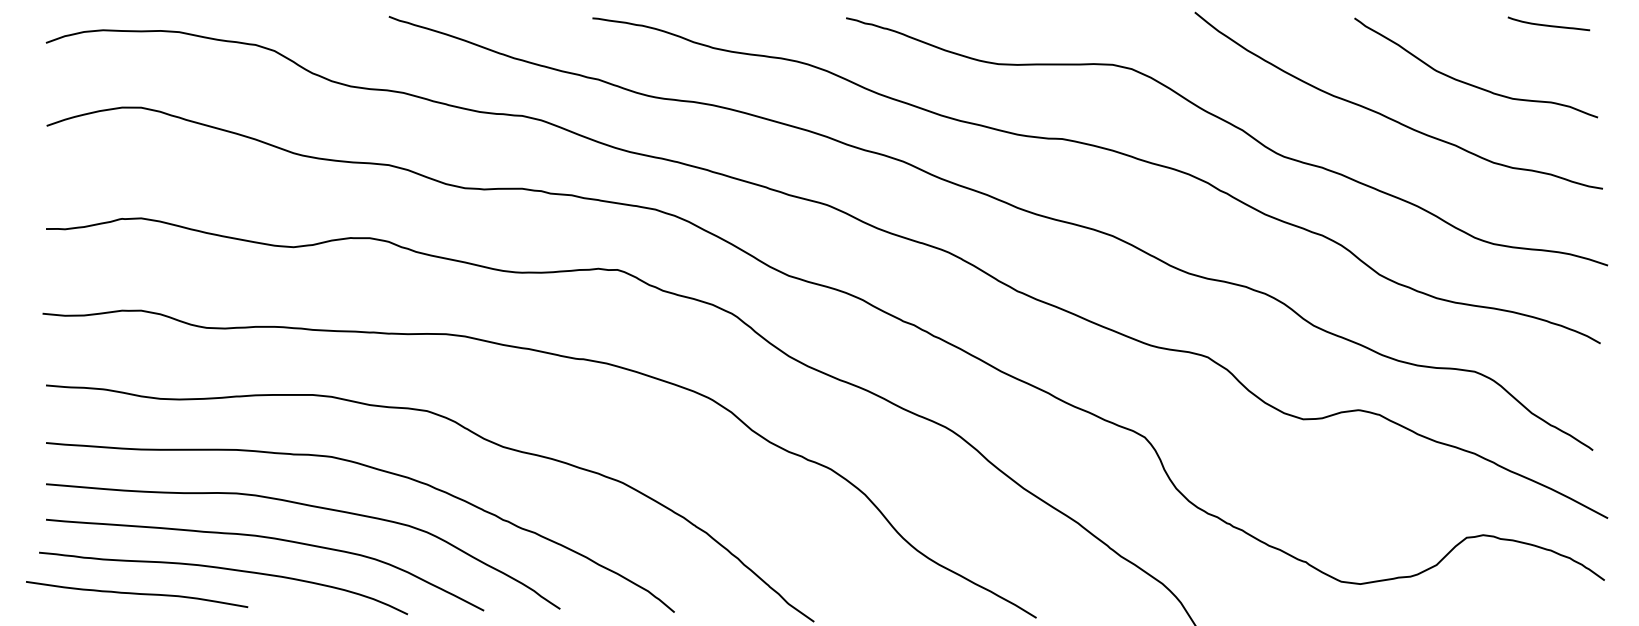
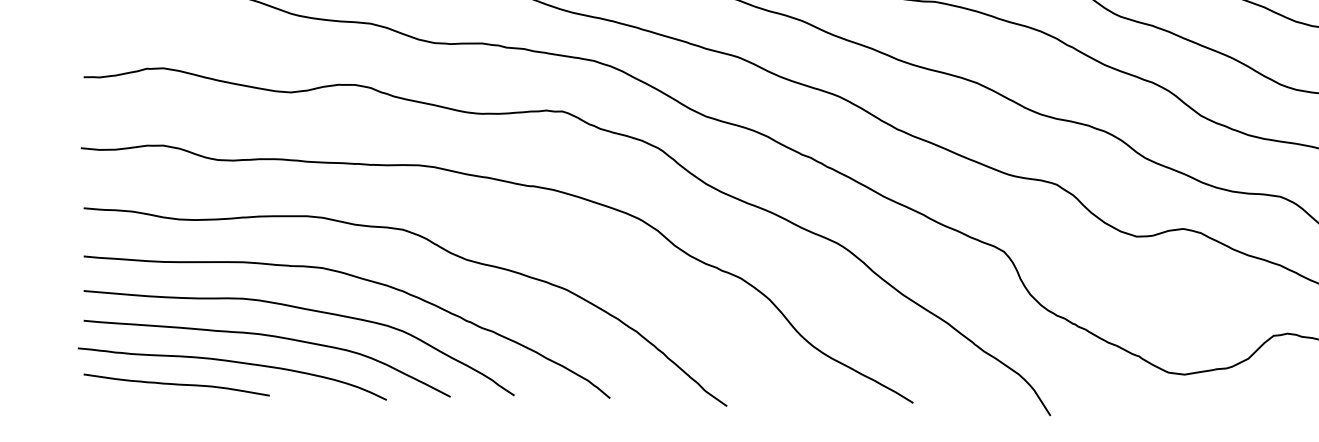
curve: (137, 594) -> (177, 385), moved

